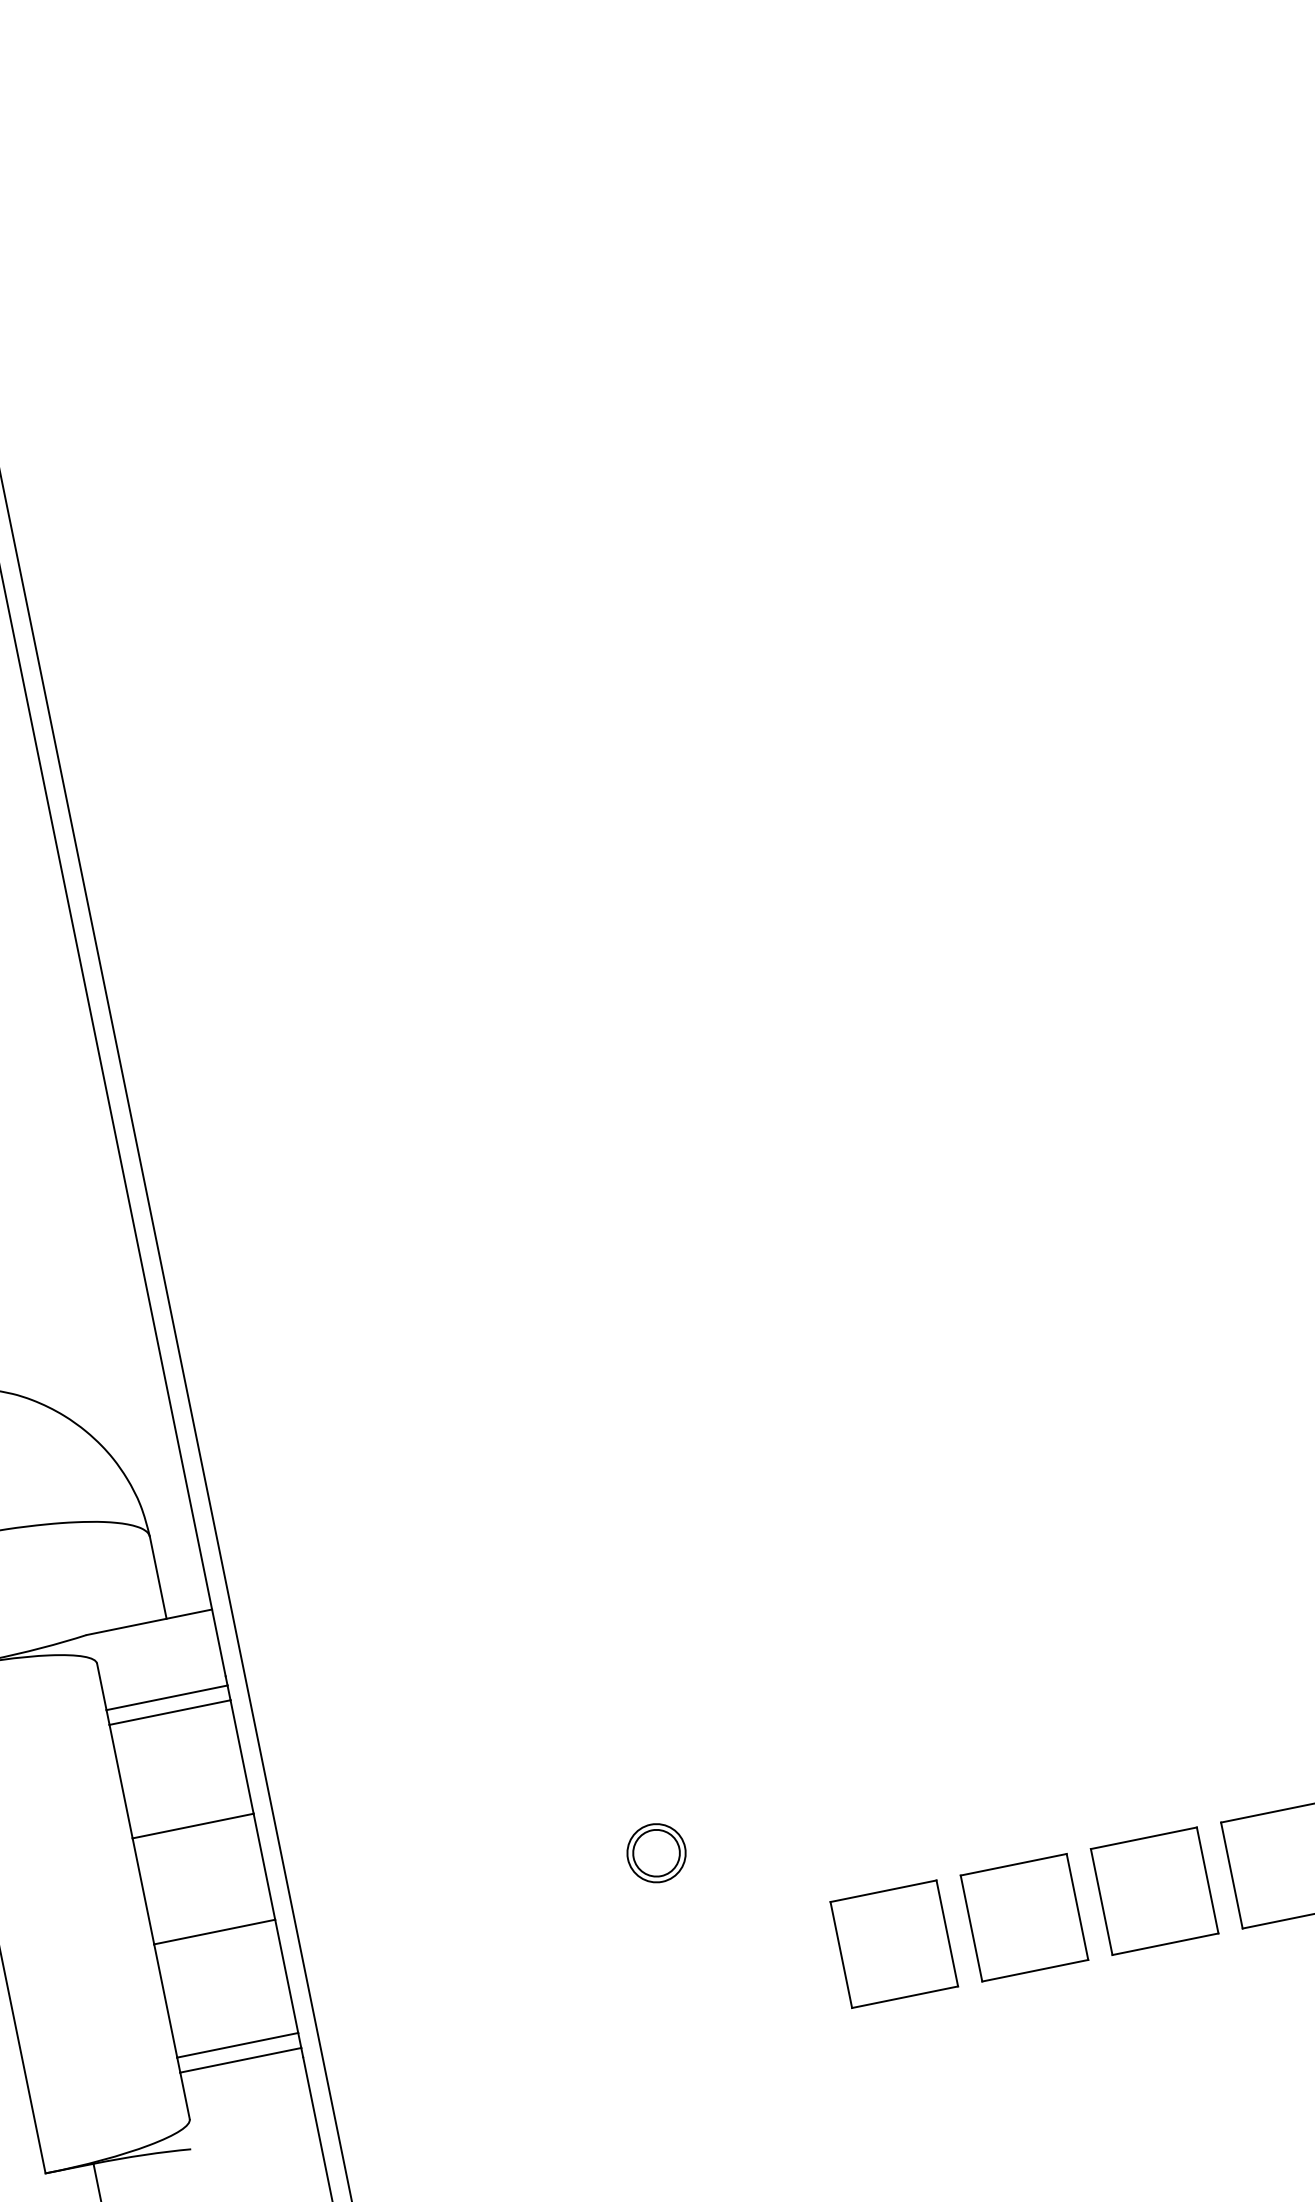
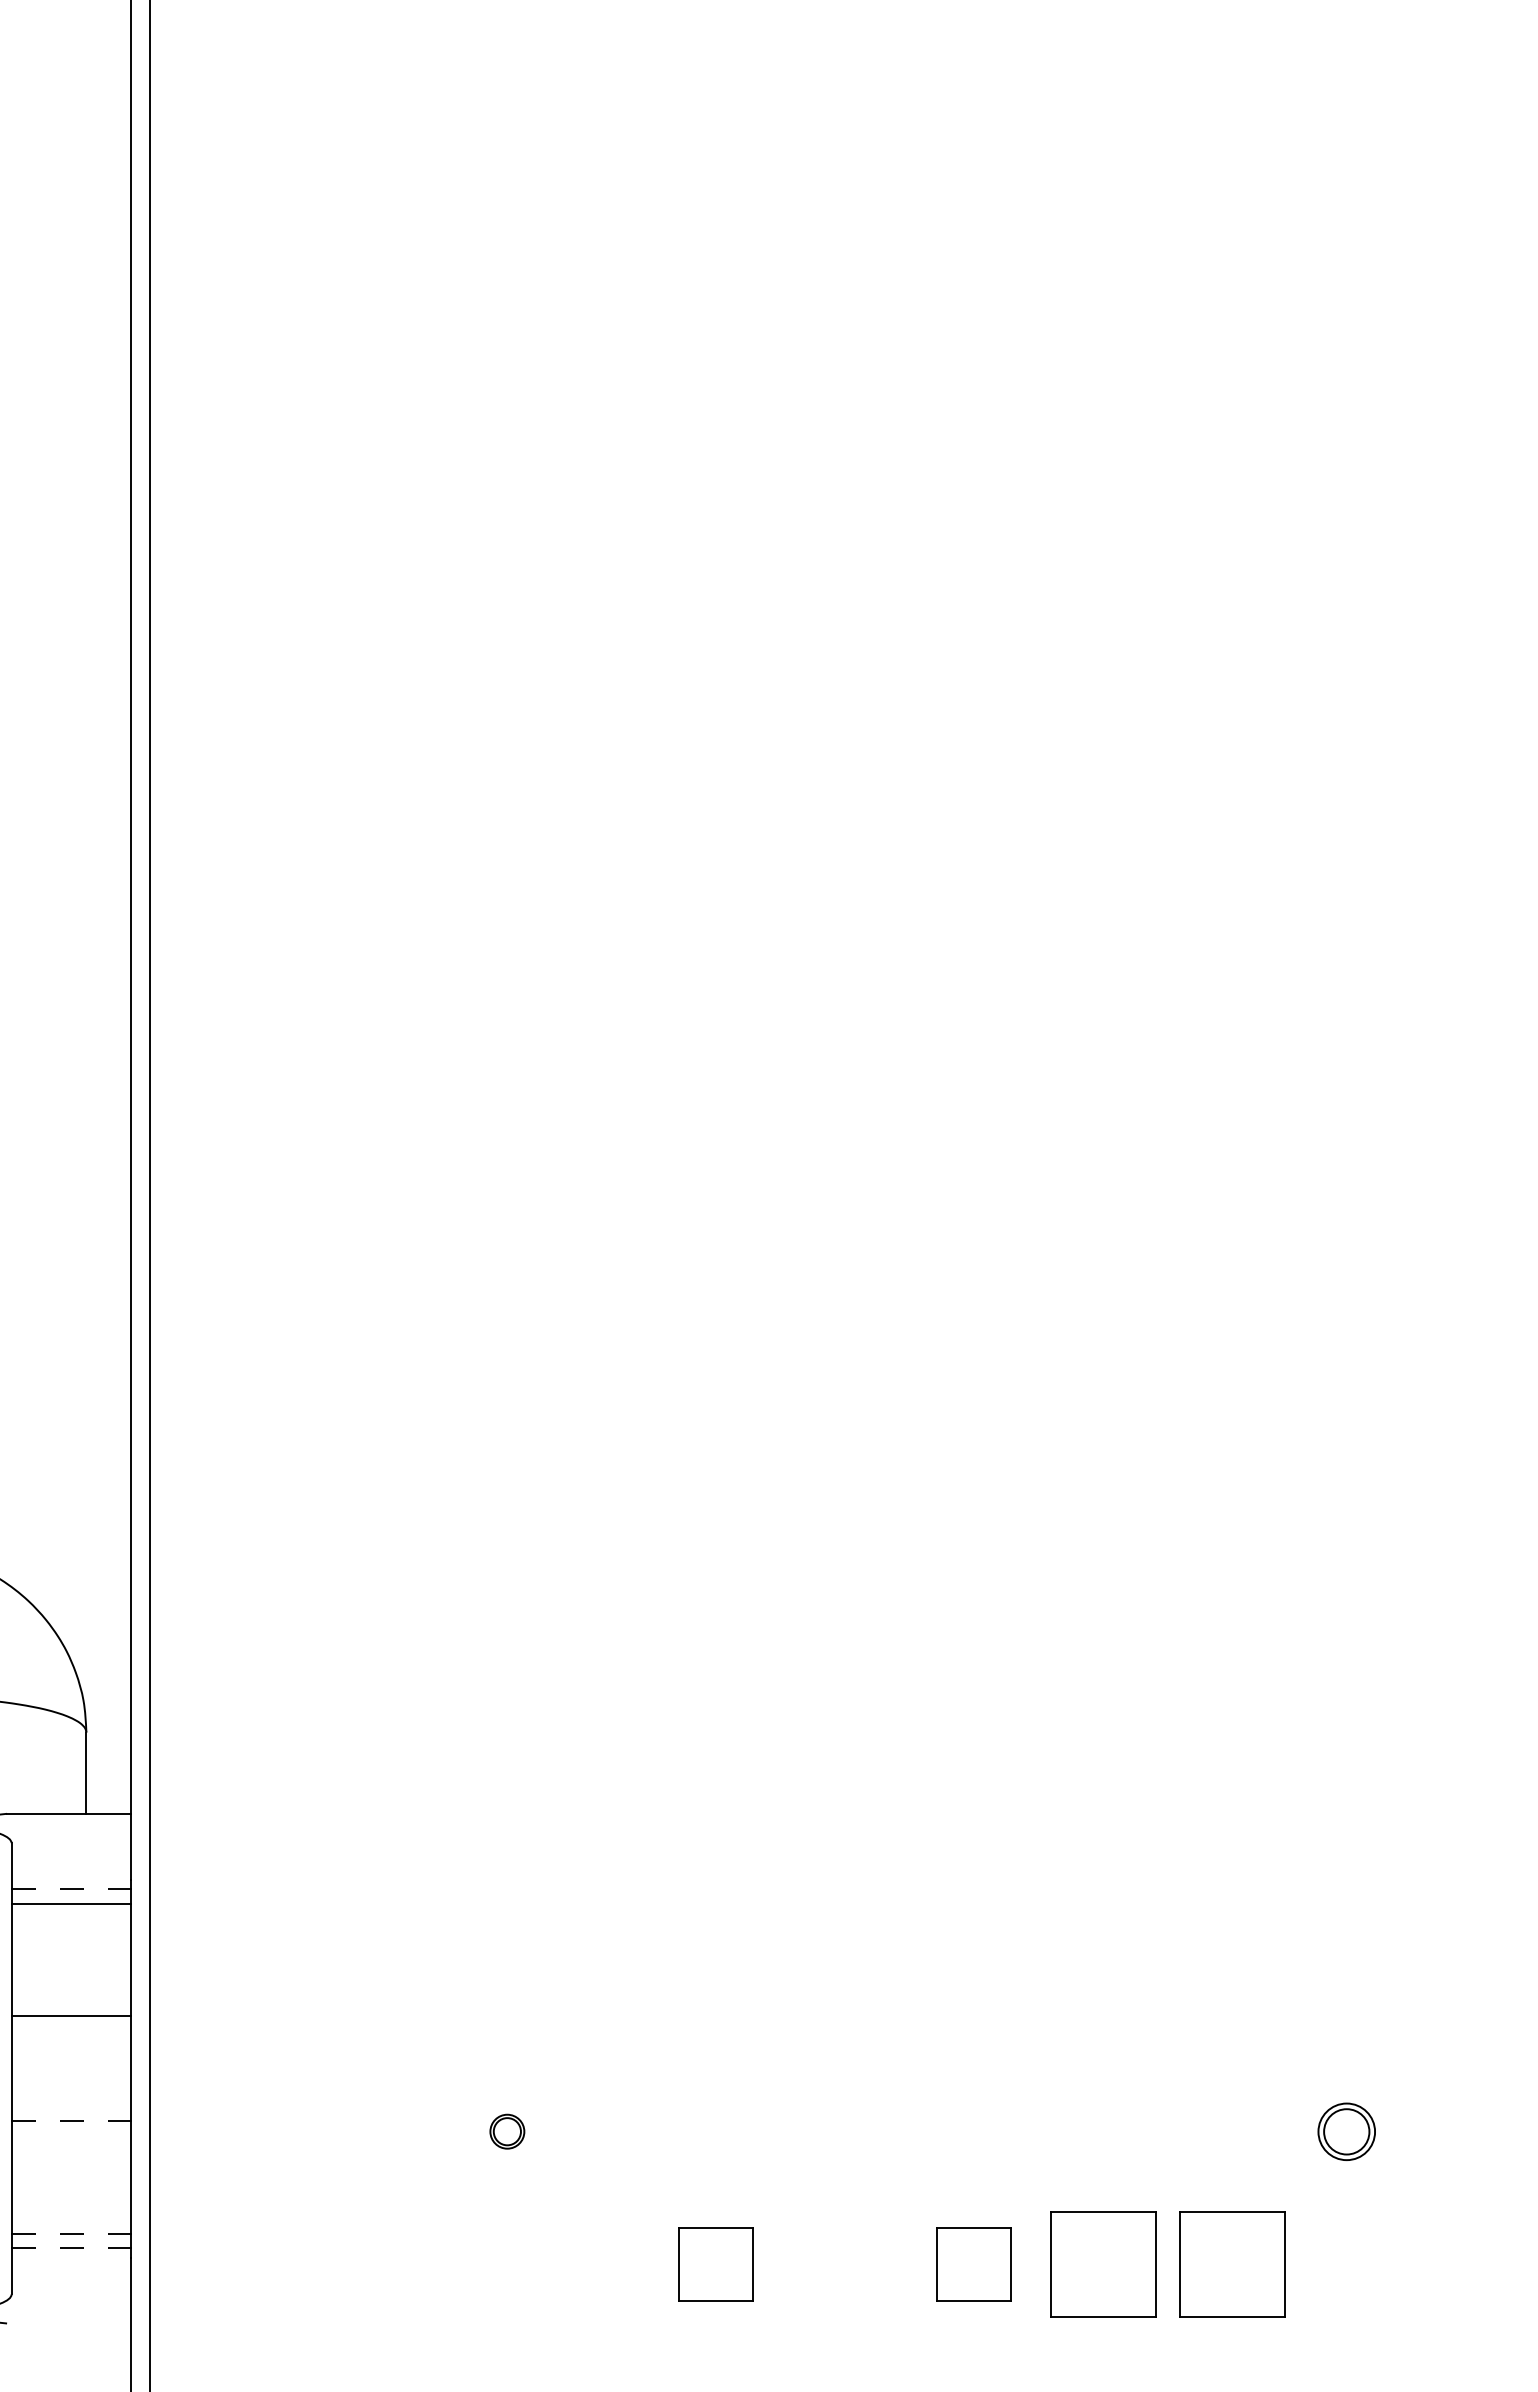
line: (167, 1698) -> (71, 1889), solid -> dashed
part: (656, 1852) -> (507, 2131), size x0.6
part: (1155, 1891) -> (974, 2264), size x0.7
part: (1023, 1917) -> (844, 2264), removed
line: (214, 1932) -> (71, 2121), solid -> dashed
part: (893, 1944) -> (715, 2264), size x0.7
line: (237, 2045) -> (71, 2233), solid -> dashed
line: (240, 2060) -> (71, 2248), solid -> dashed

